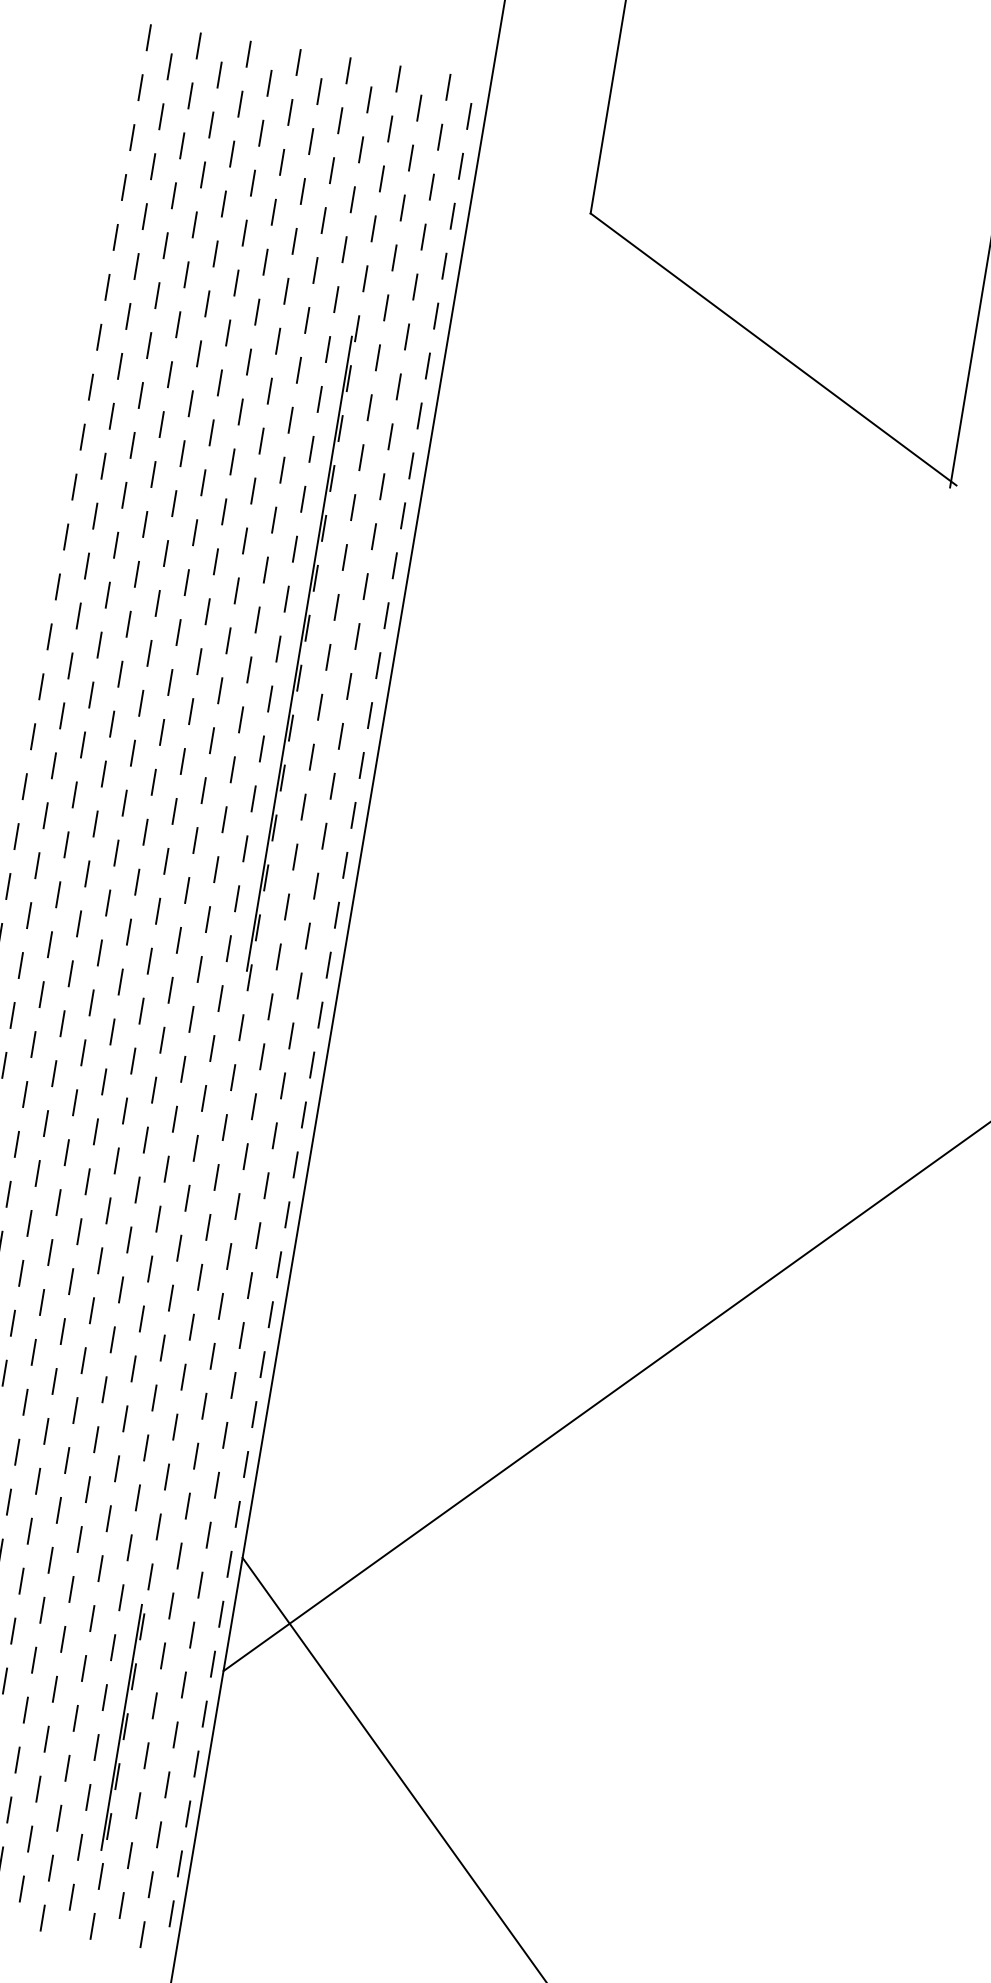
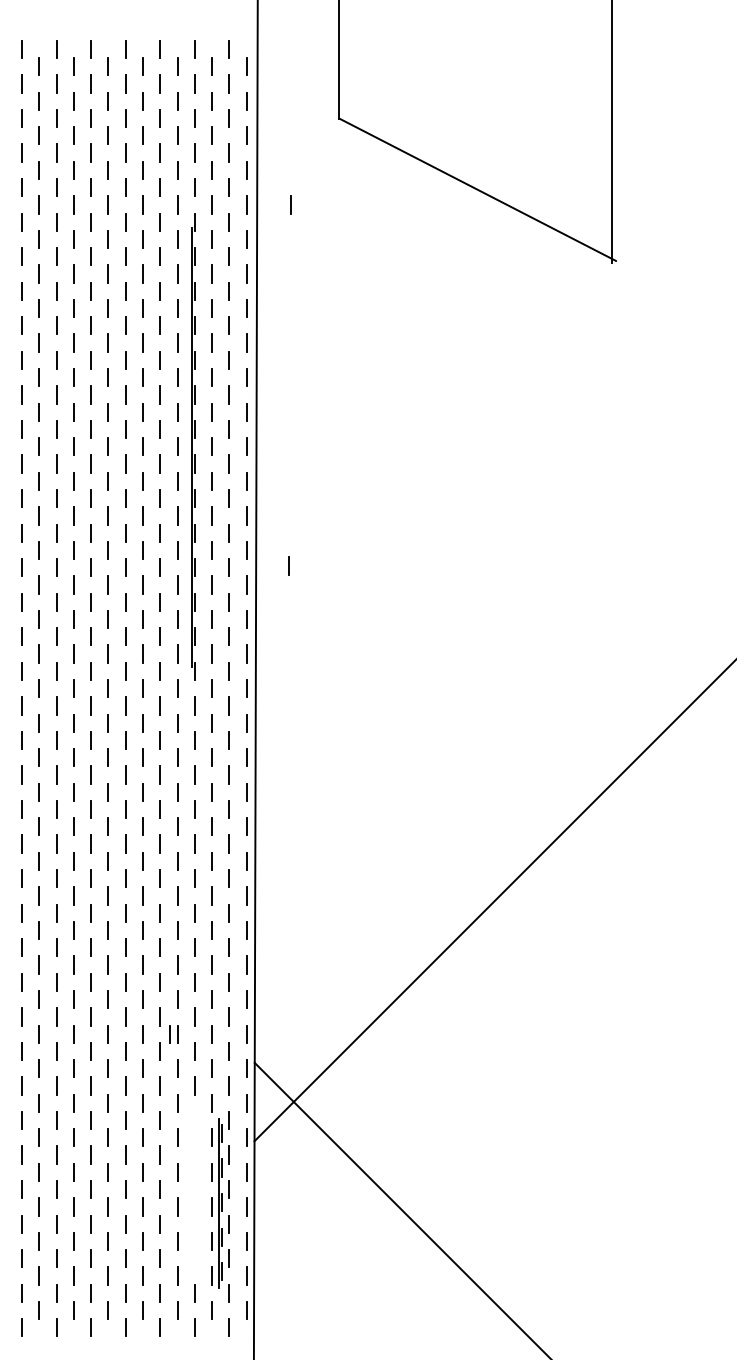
line: (499, 326) -> (290, 204), added
line: (410, 847) -> (288, 565), added
line: (126, 1496) -> (169, 1034), added
line: (122, 1727) -> (219, 1203), moved

